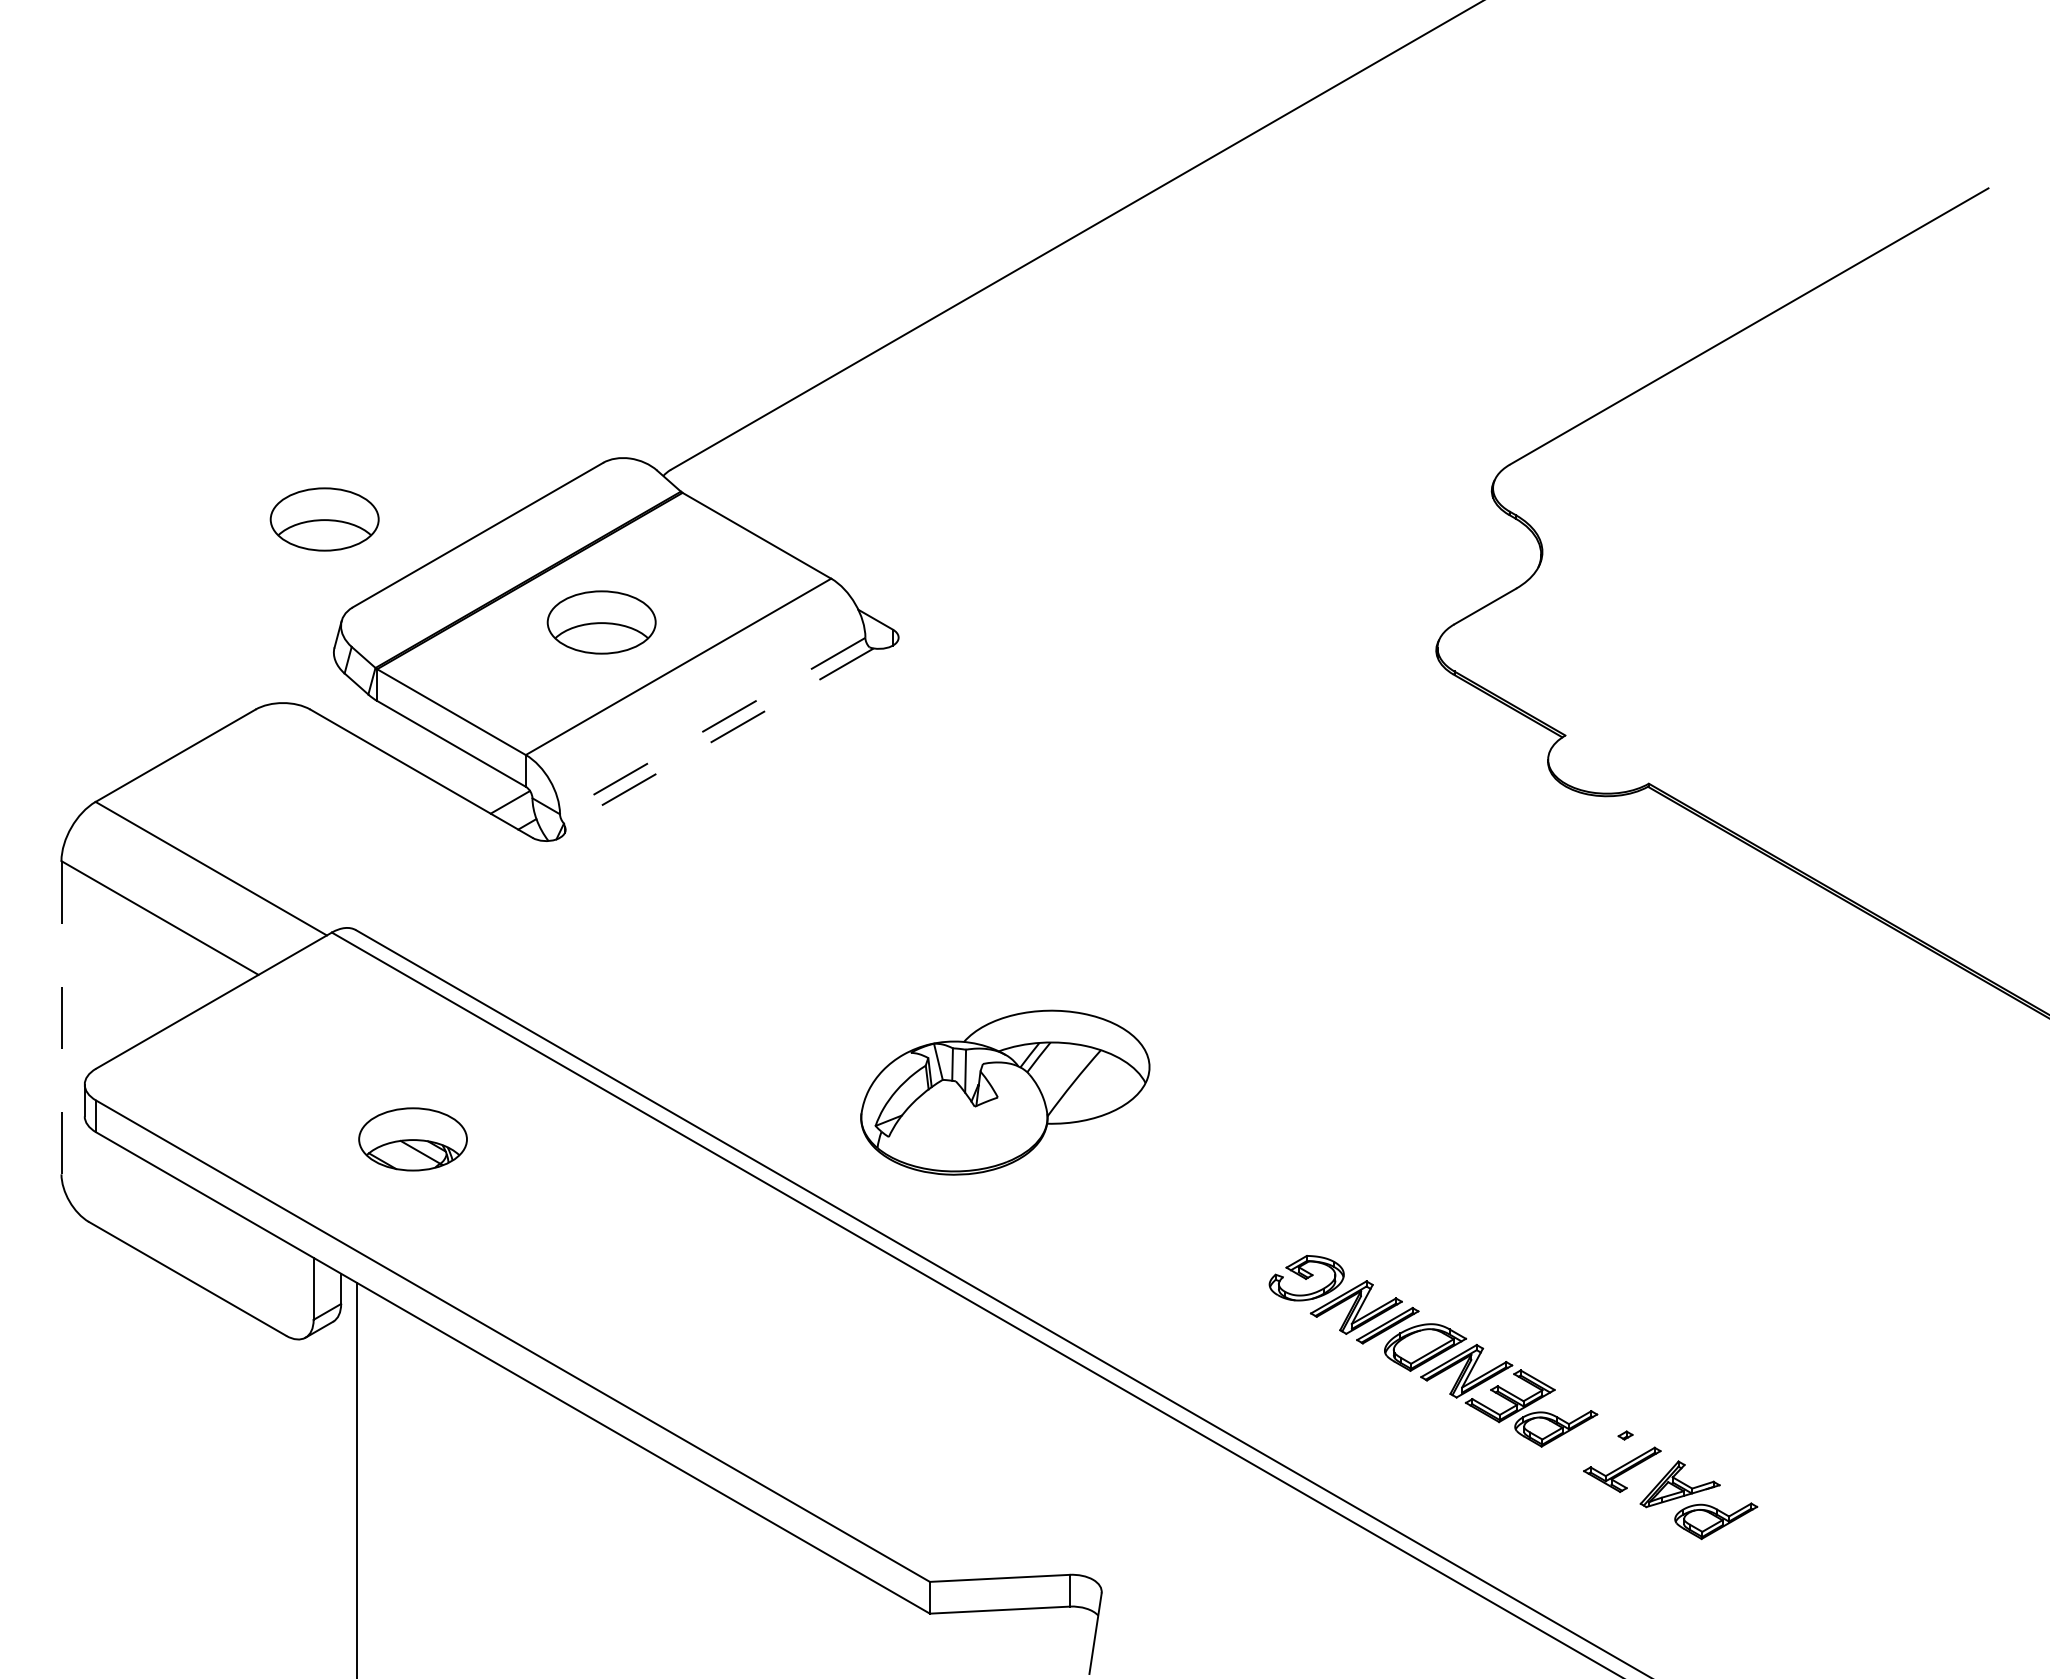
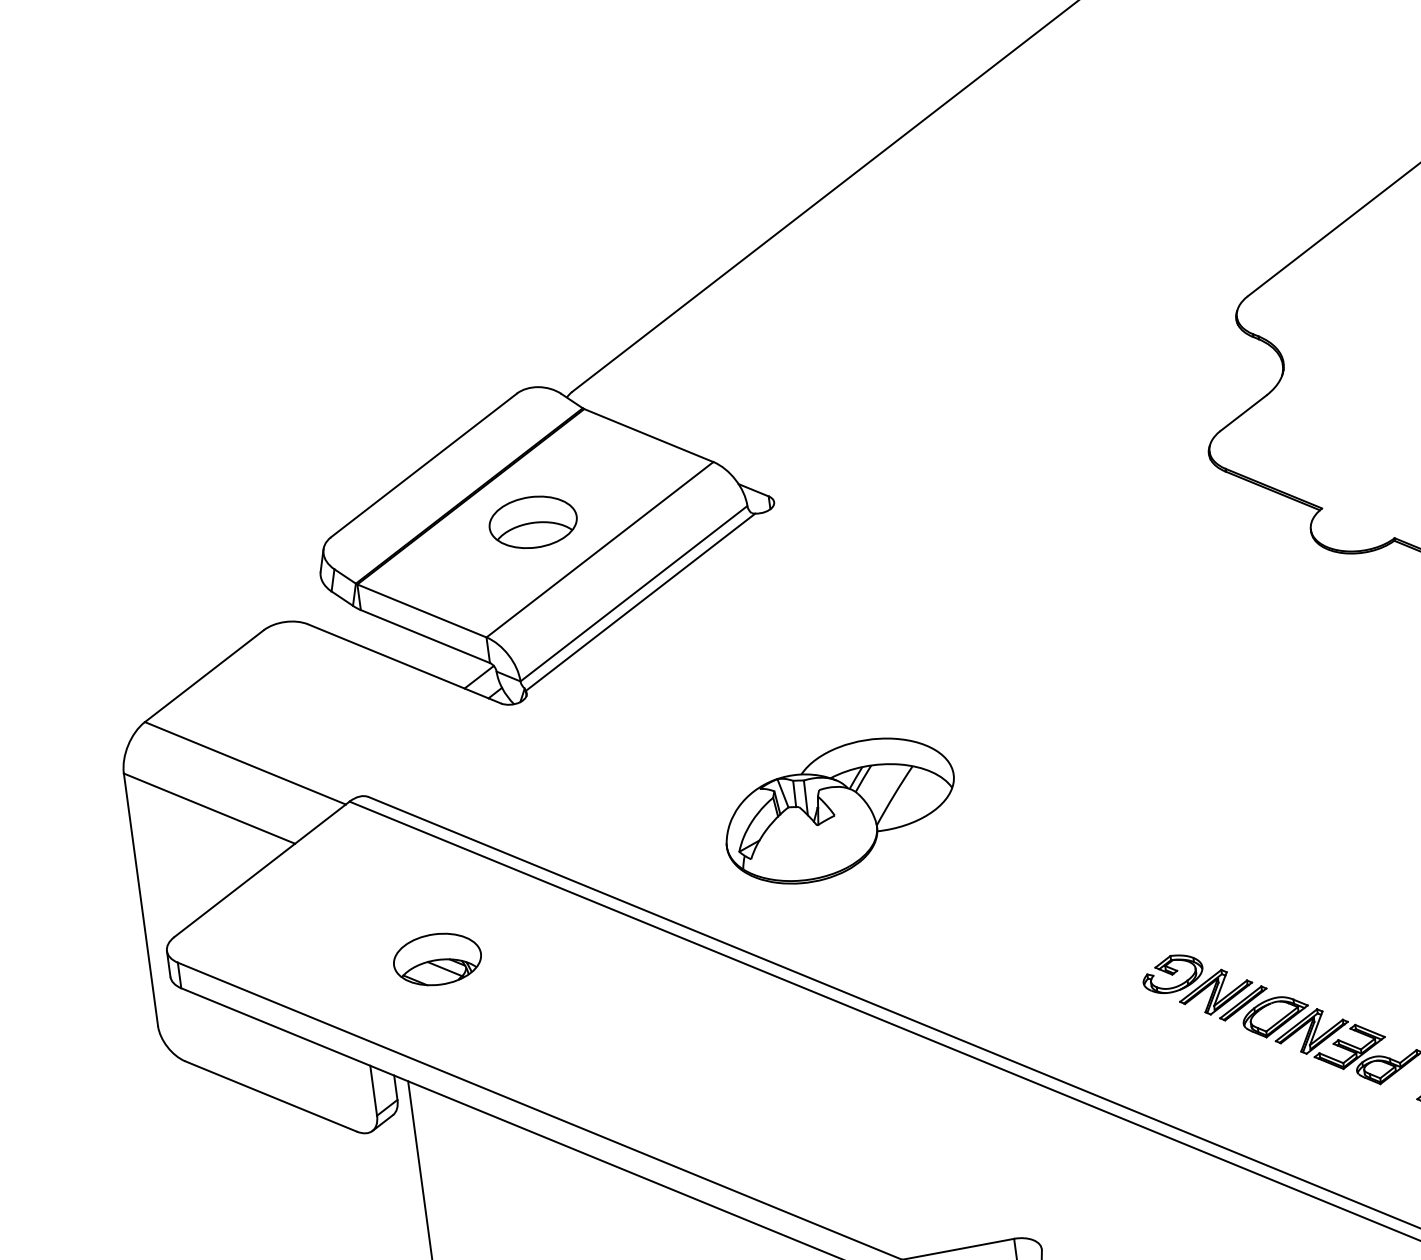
part: (324, 519) -> (298, 469), removed
line: (712, 726) -> (633, 594), dashed -> solid
line: (718, 737) -> (639, 602), dashed -> solid
line: (61, 1017) -> (140, 899), dashed -> solid
part: (1005, 1092) -> (840, 810), moved

